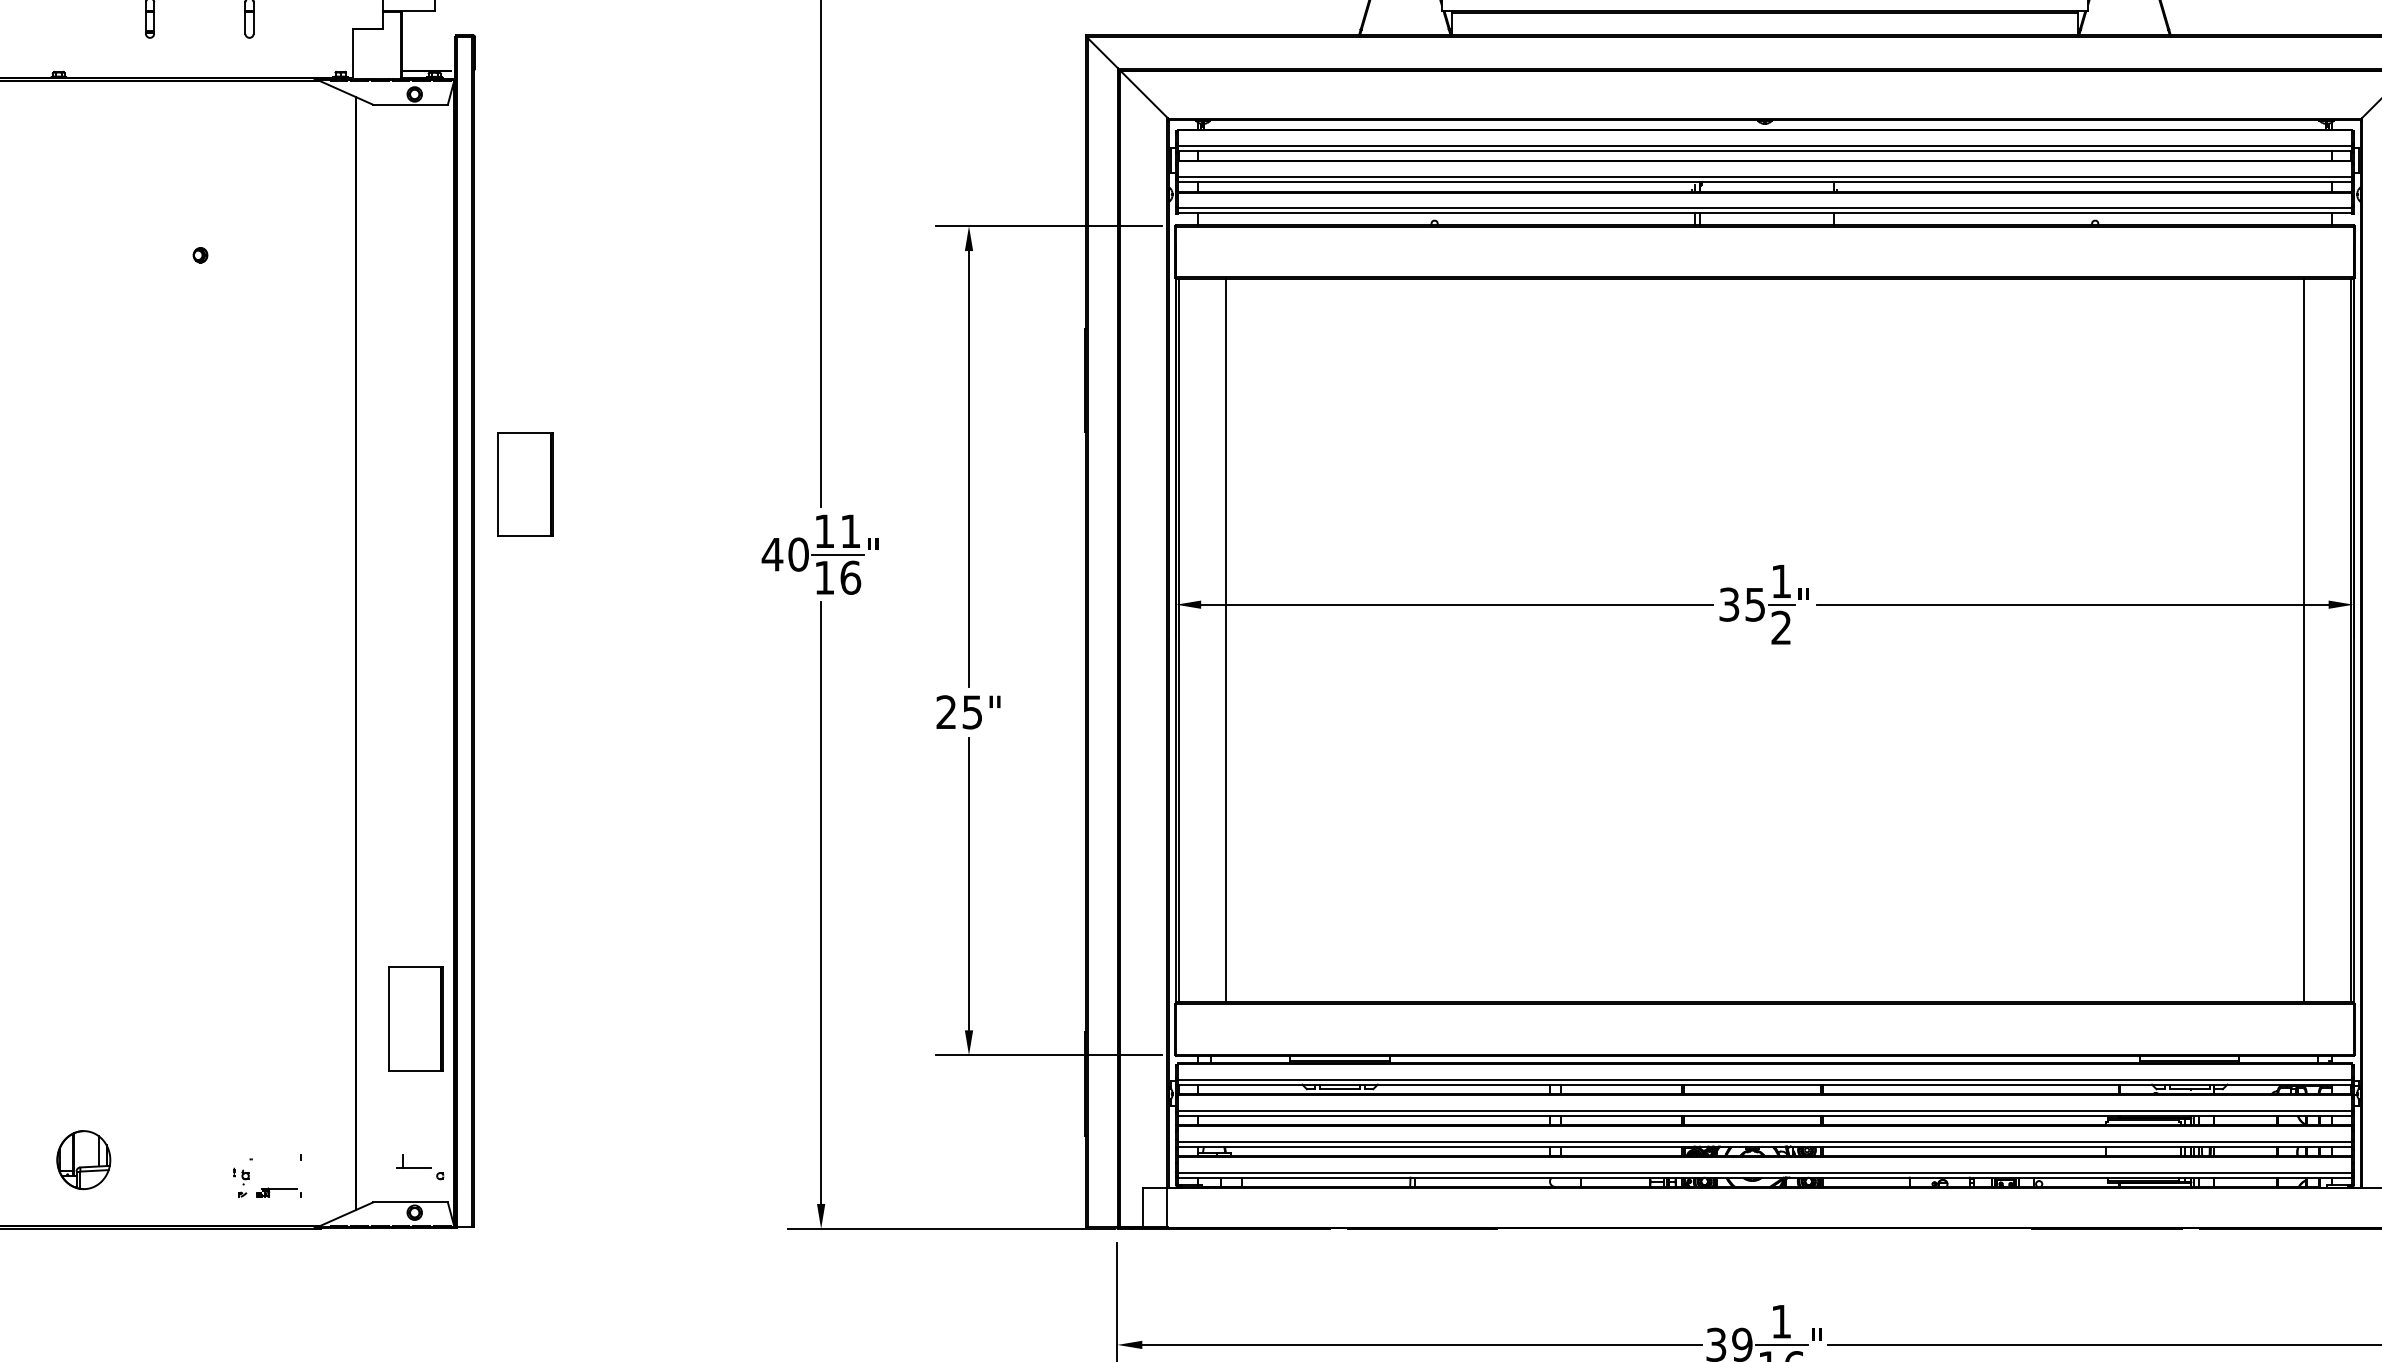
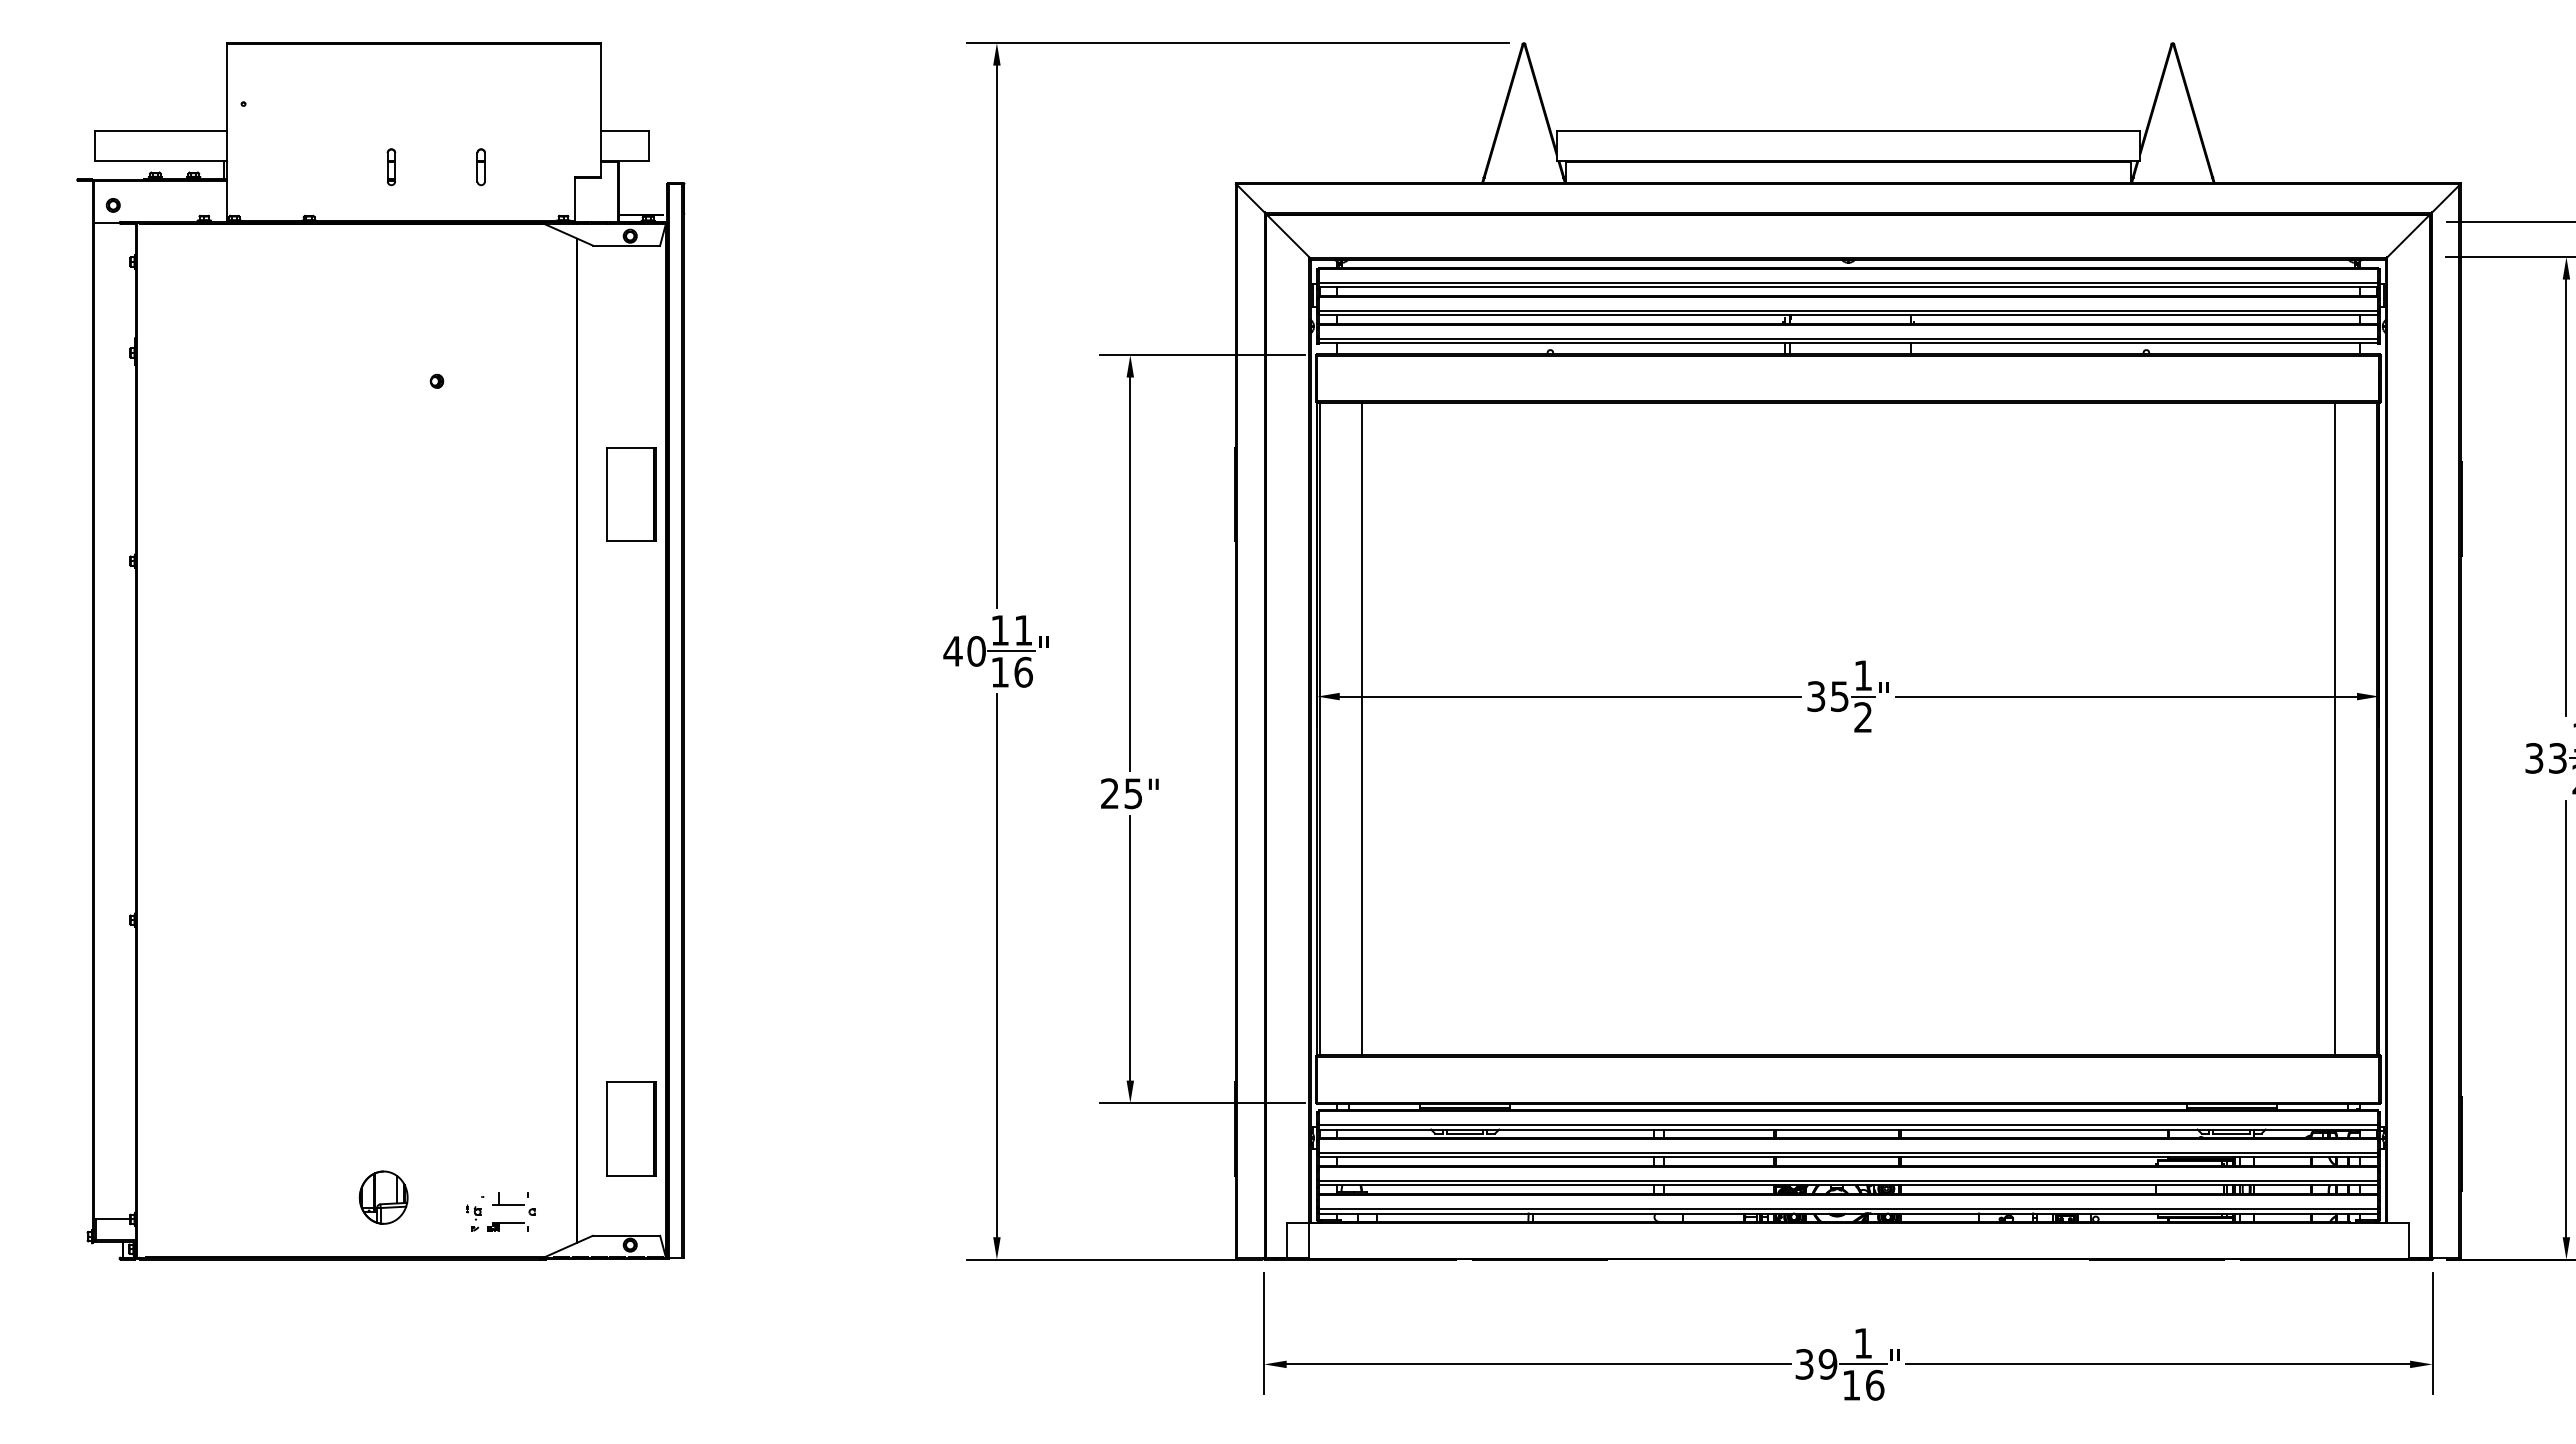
part: (525, 484) -> (631, 494), moved
part: (416, 1018) -> (631, 1128), moved
part: (83, 1159) -> (383, 1197), moved
part: (419, 1166) -> (513, 1203), moved

